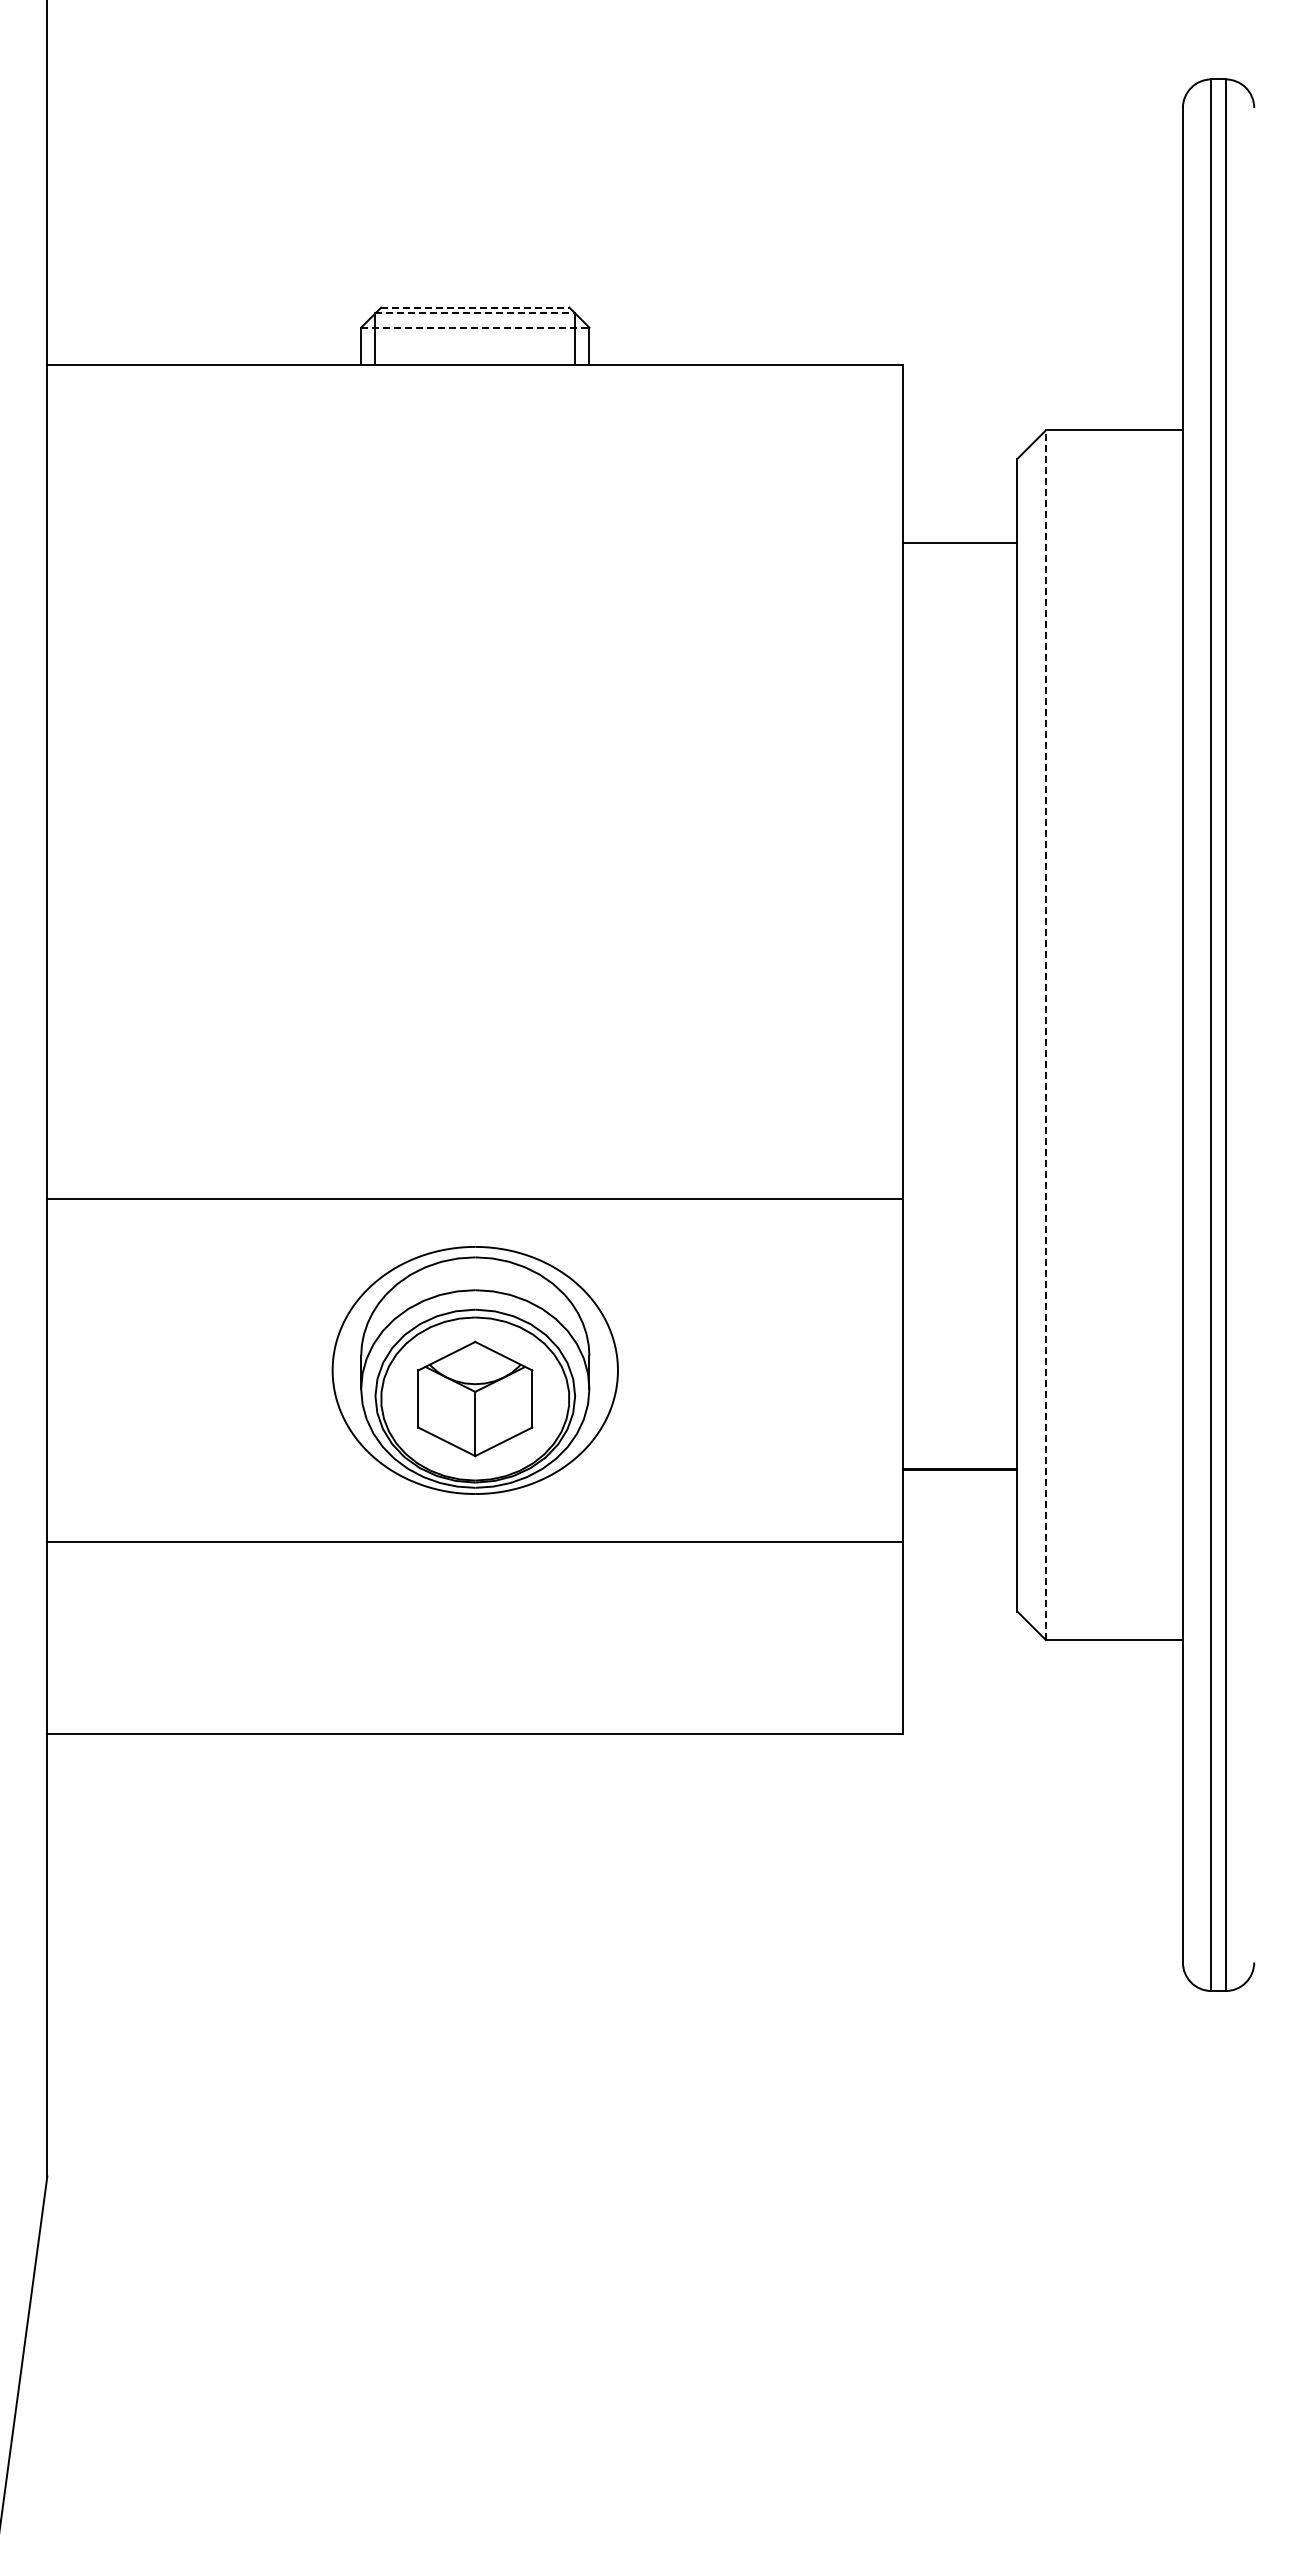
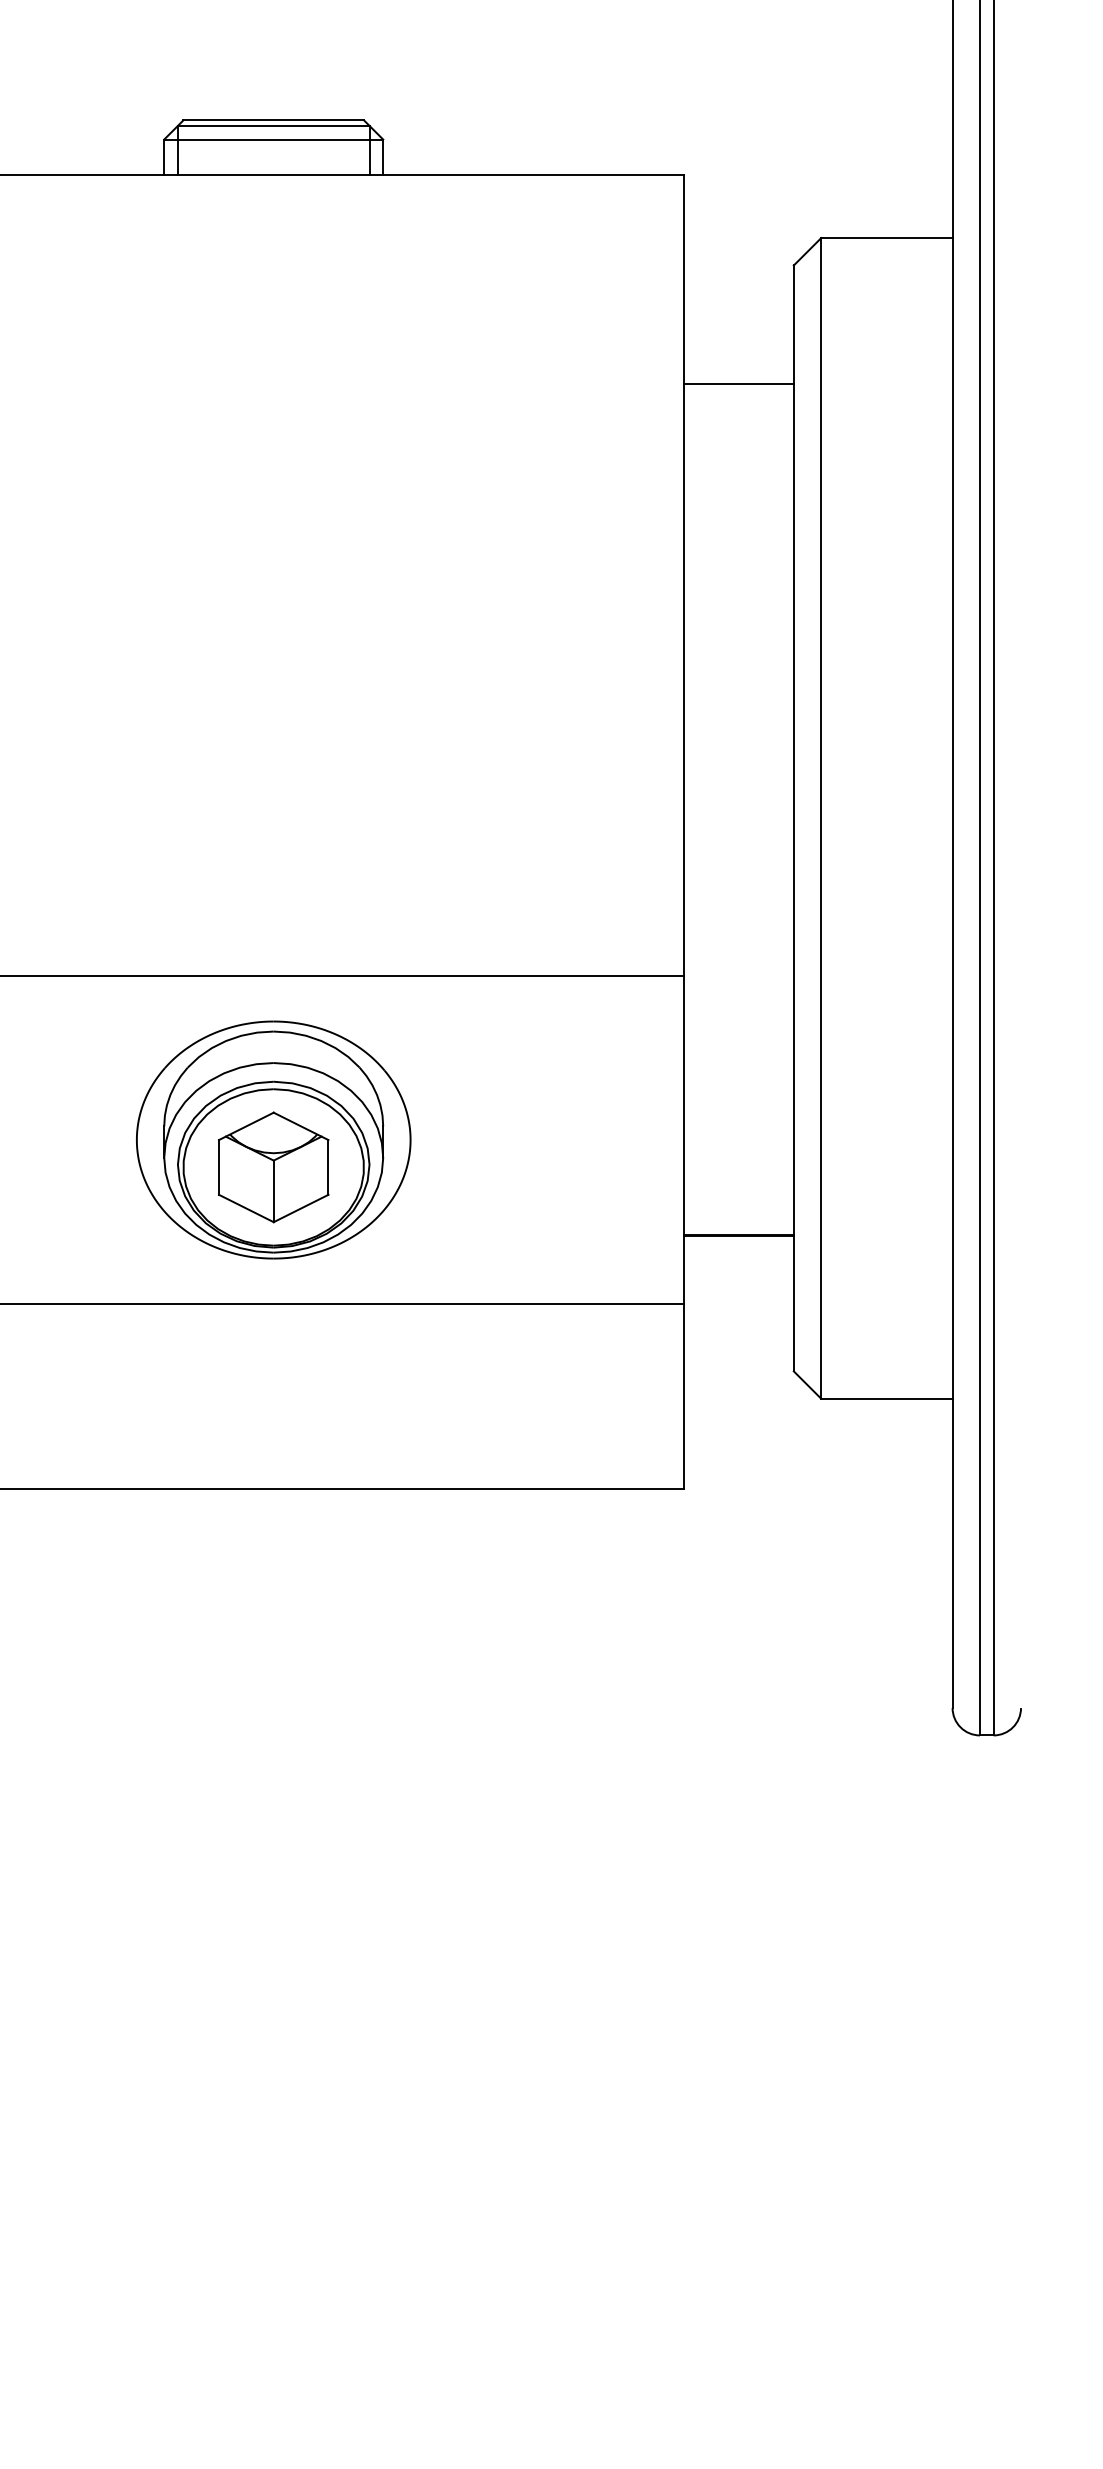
line: (475, 307) -> (273, 120), dashed -> solid
line: (475, 313) -> (273, 125), dashed -> solid
line: (475, 327) -> (273, 139), dashed -> solid
line: (960, 543) -> (739, 384), moved
line: (1045, 1035) -> (820, 818), dashed -> solid

